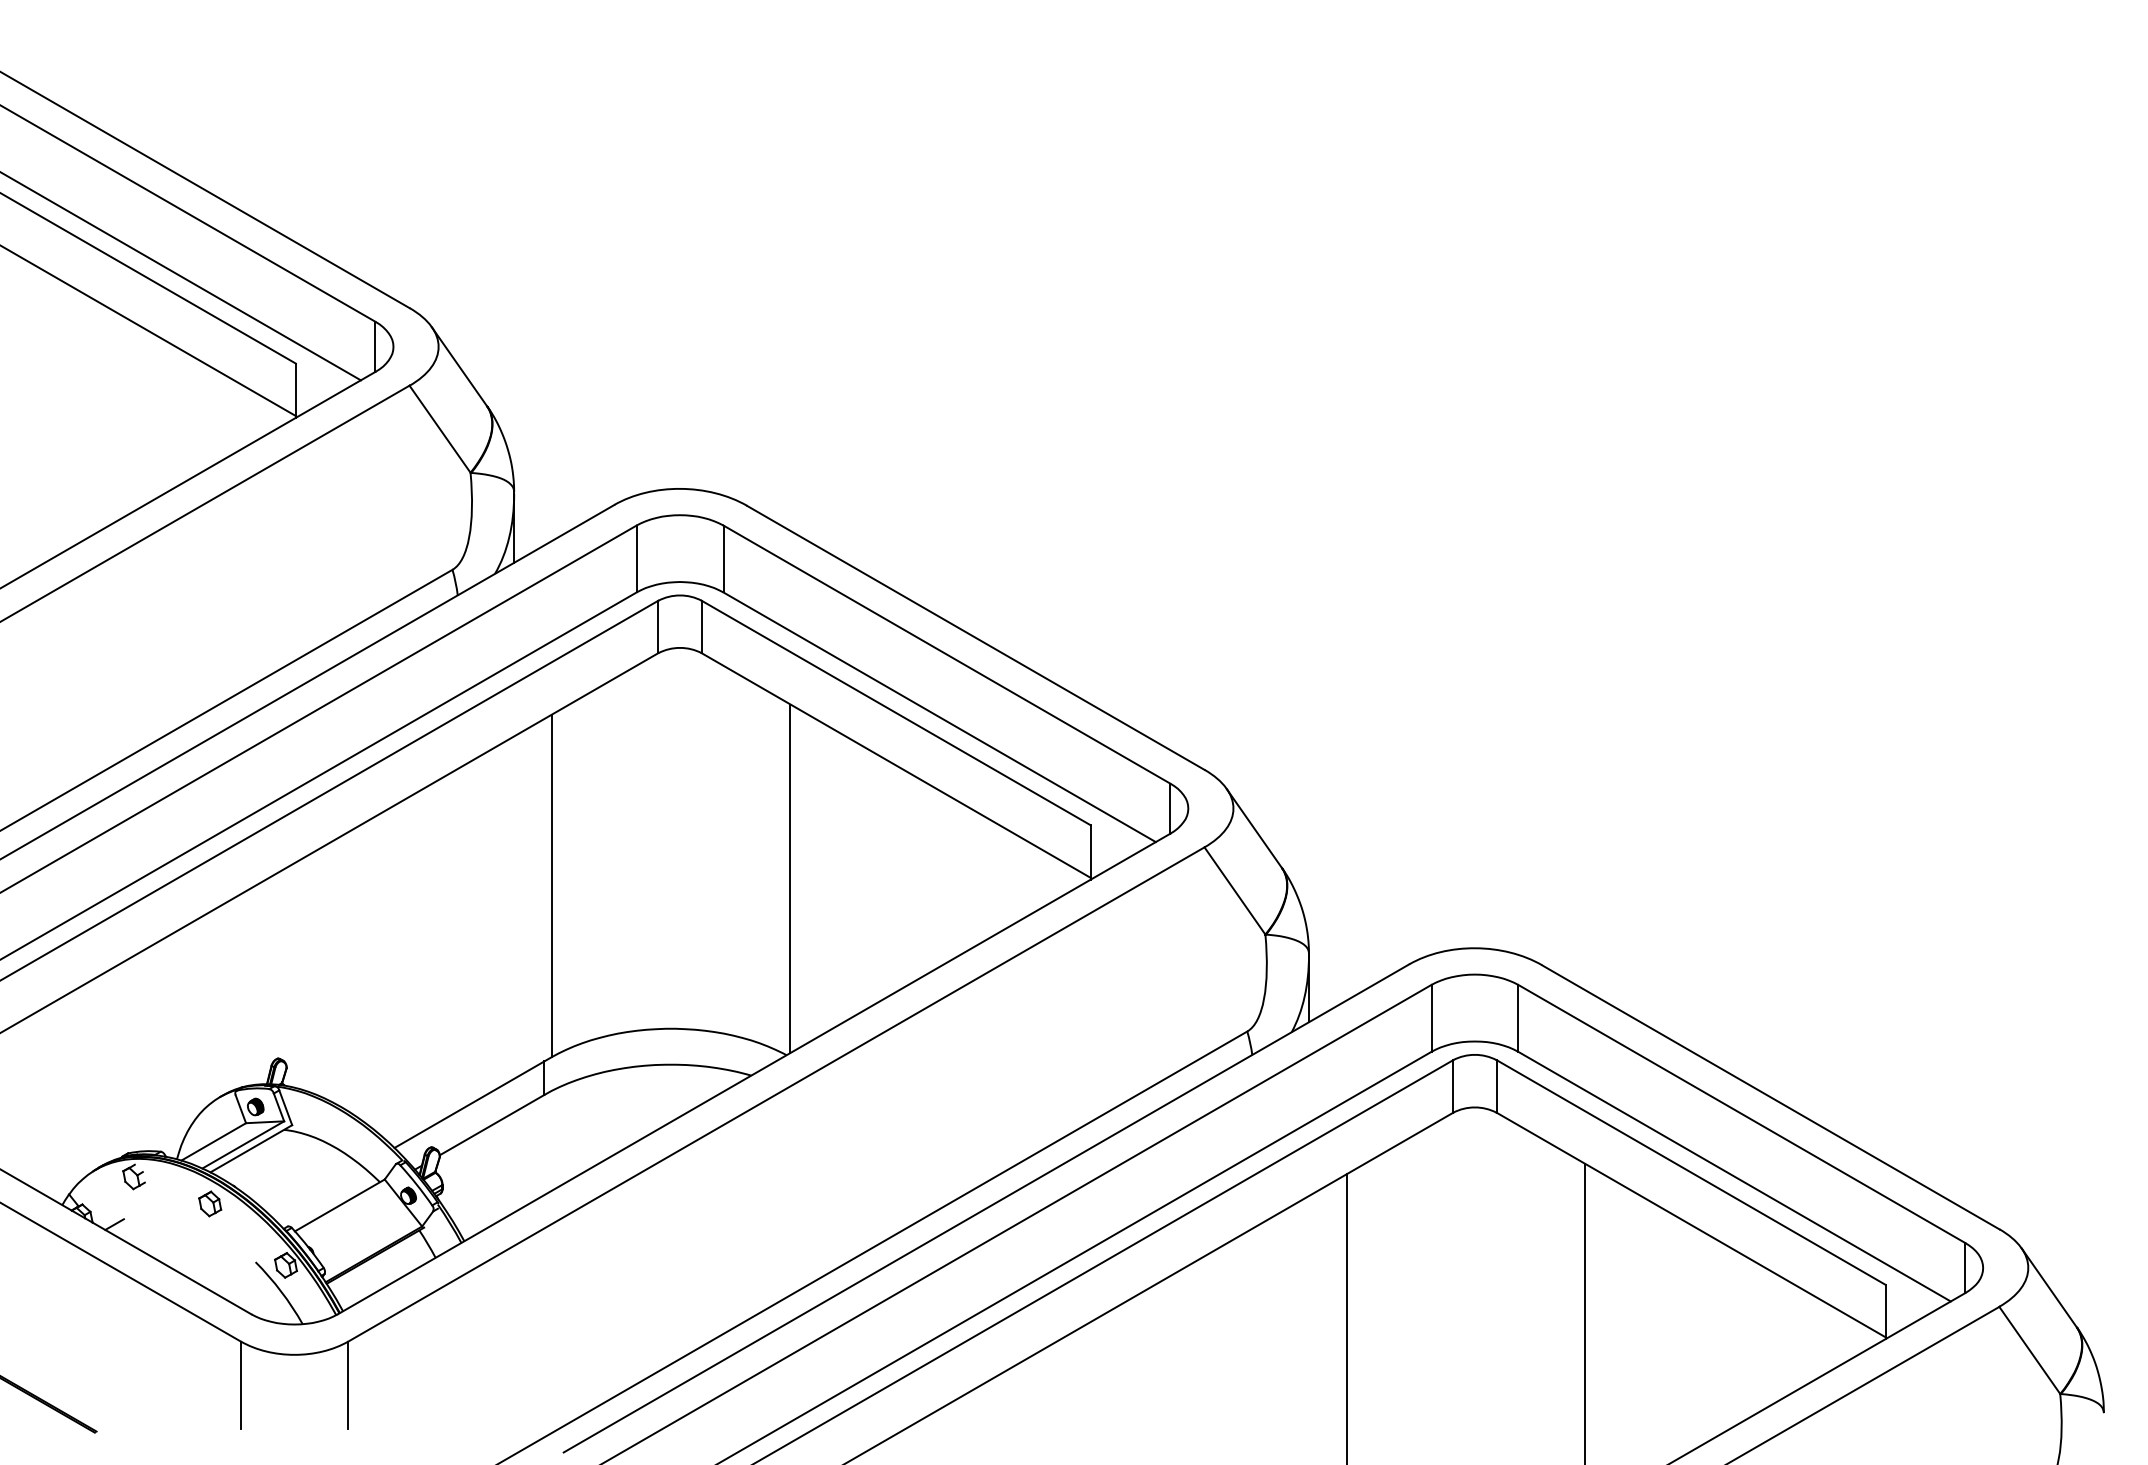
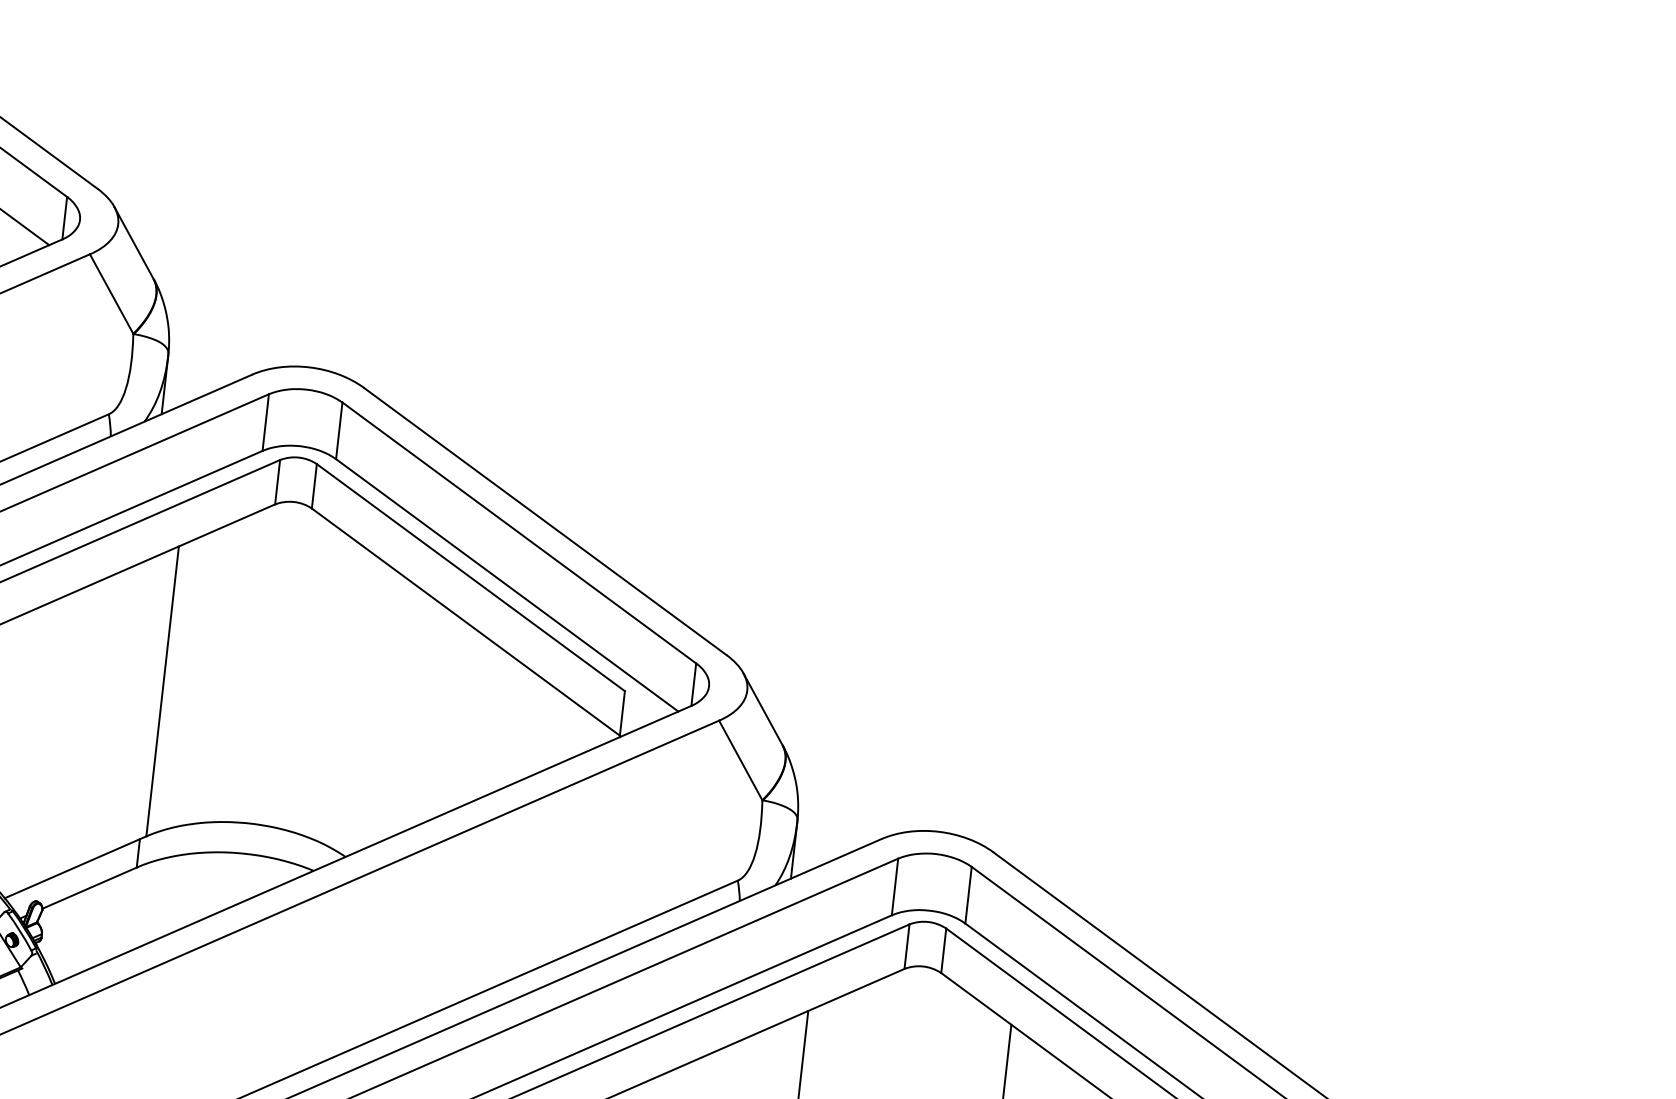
line: (790, 878) -> (365, 707), removed

